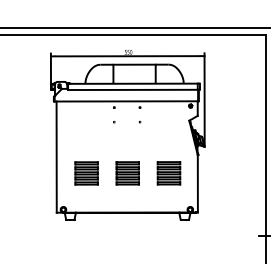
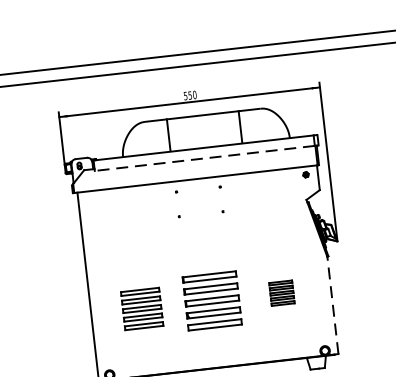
line: (132, 89) -> (204, 157), solid -> dashed
part: (127, 173) -> (211, 301), size x1.4
part: (168, 173) -> (281, 293), size x0.6
line: (197, 183) -> (332, 304), solid -> dashed

